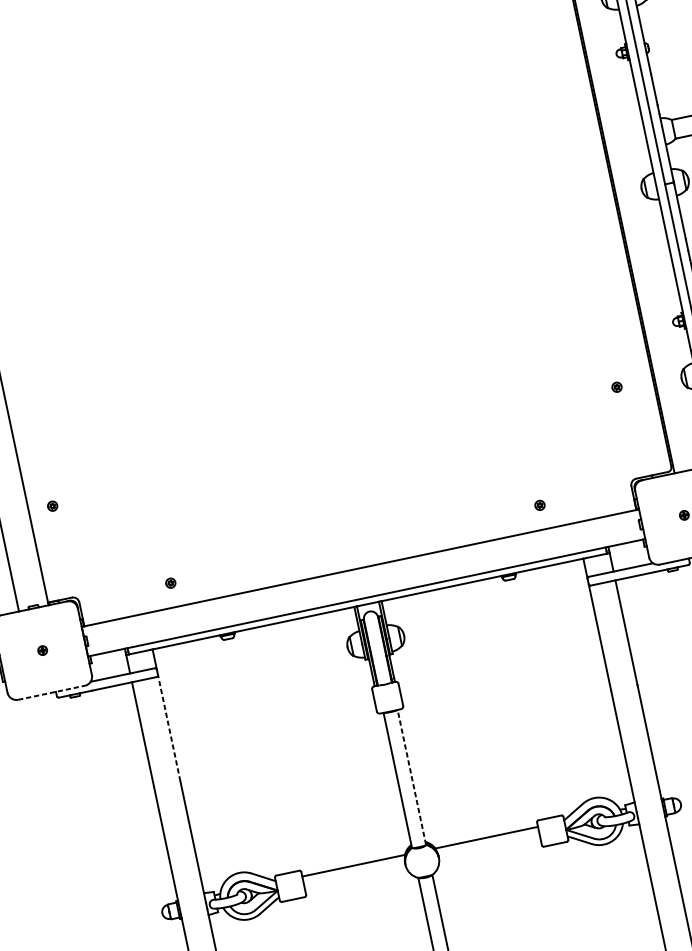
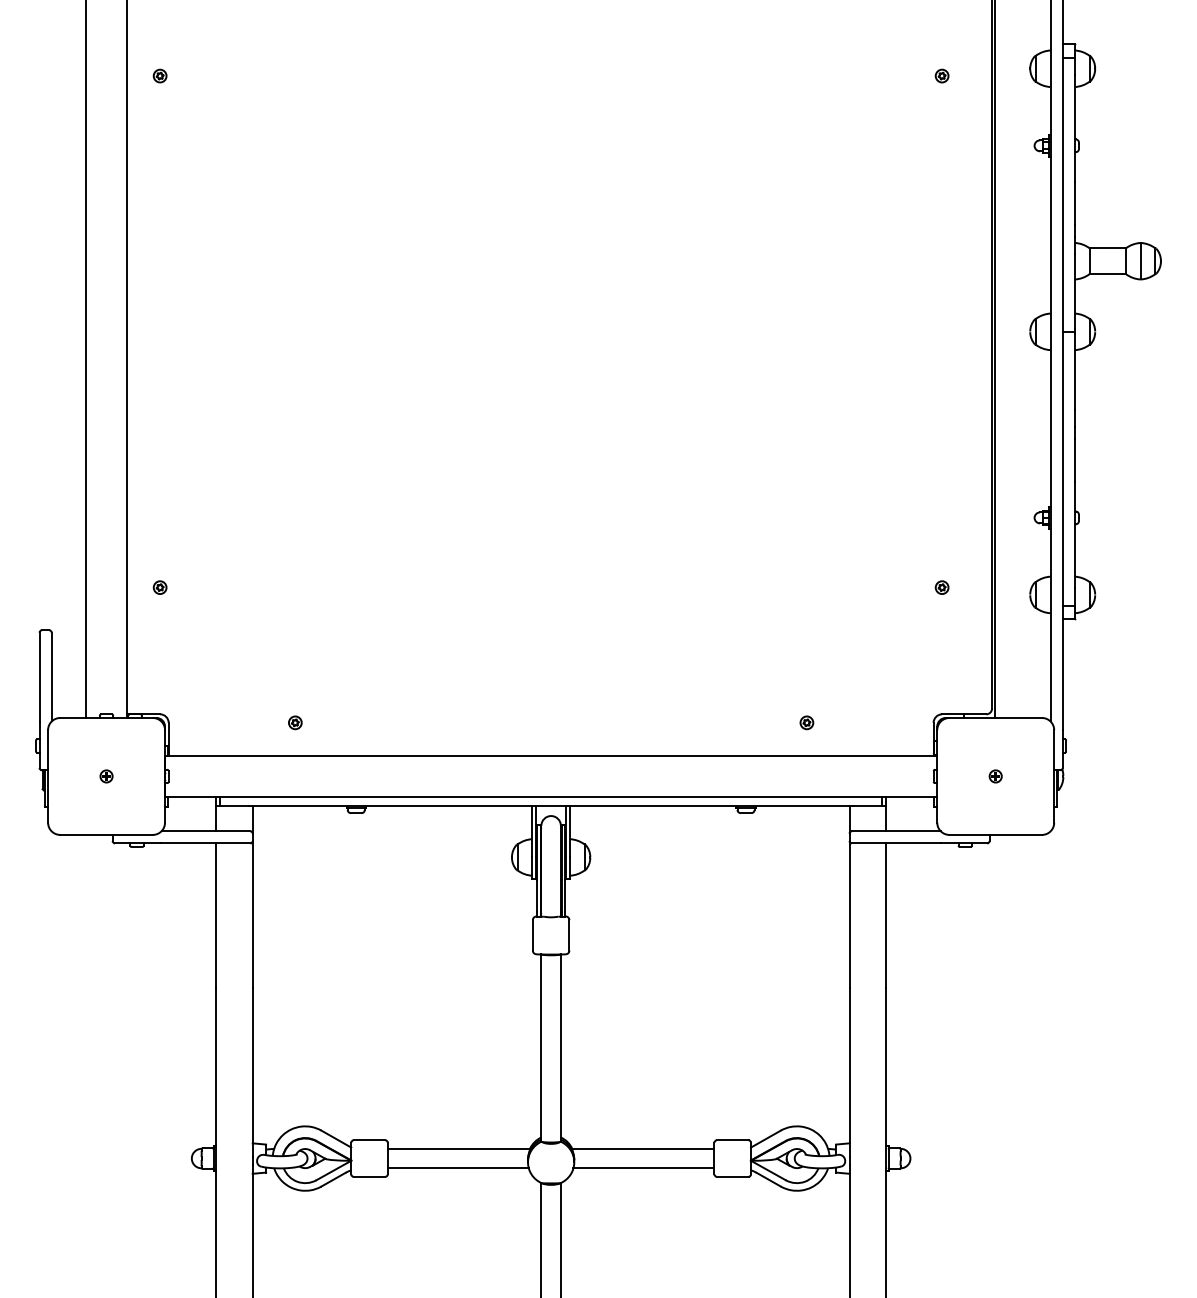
part: (538, 17) -> (941, 75), added
line: (52, 692) -> (107, 834), dashed -> solid
line: (169, 728) -> (252, 914), dashed -> solid
line: (411, 777) -> (560, 1047), dashed -> solid
line: (489, 851) -> (643, 1168), added
line: (355, 880) -> (457, 1168), added

